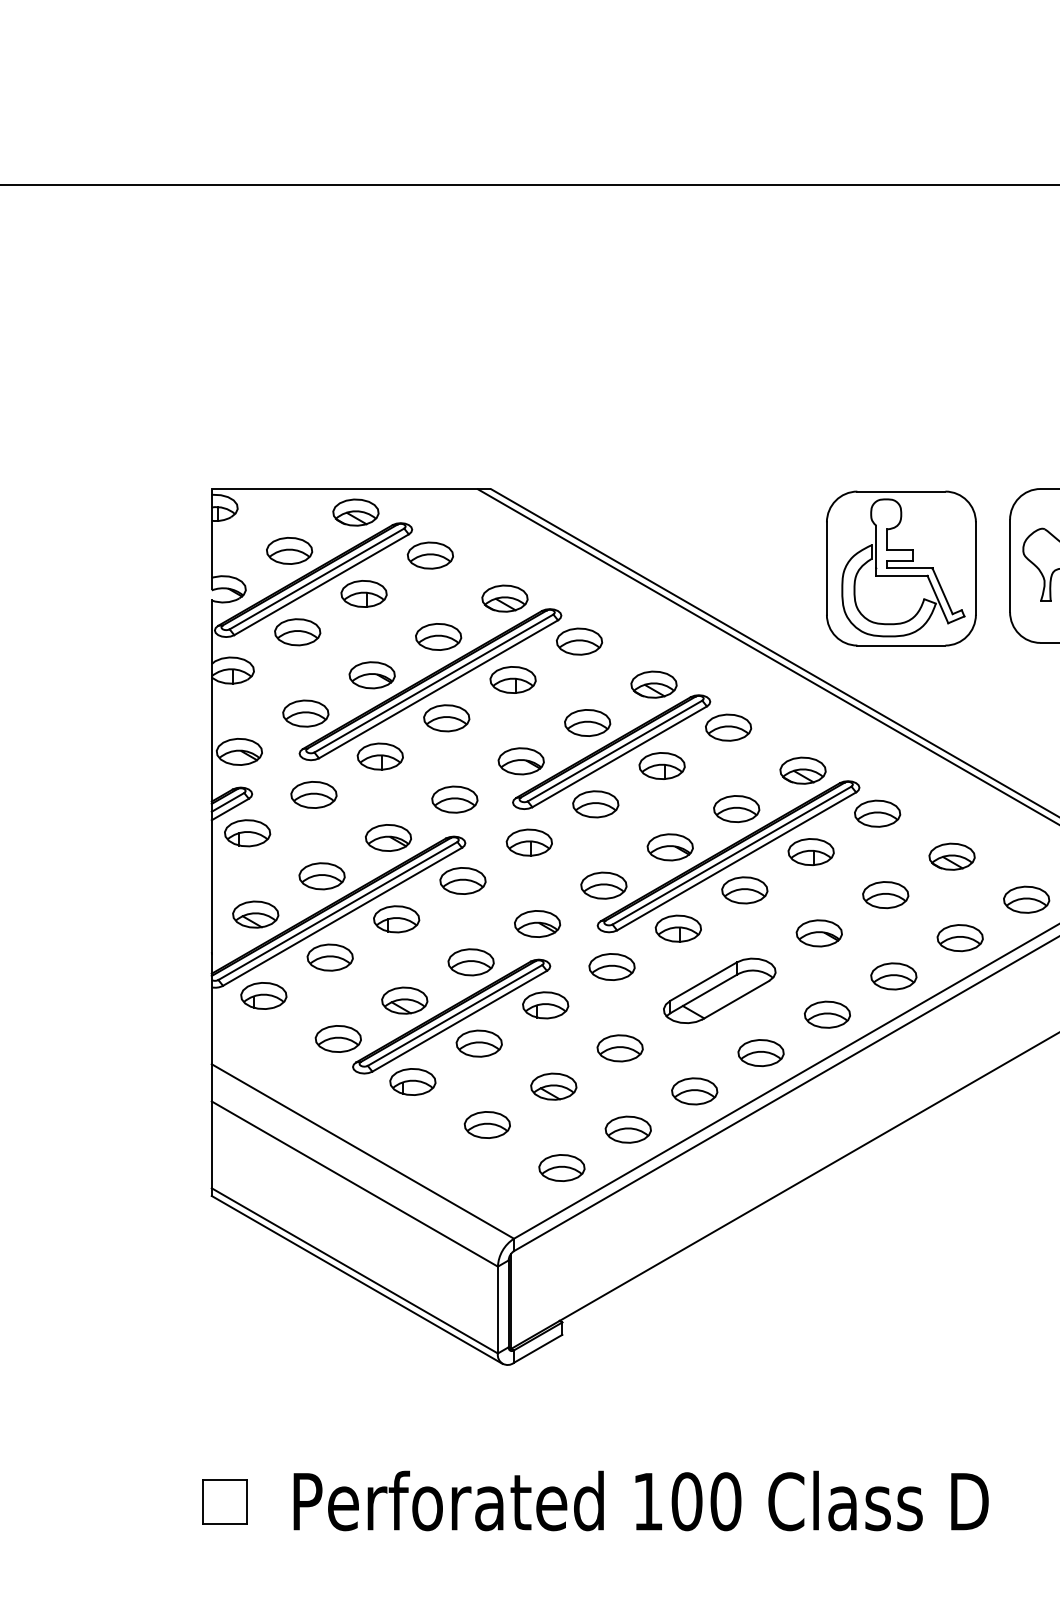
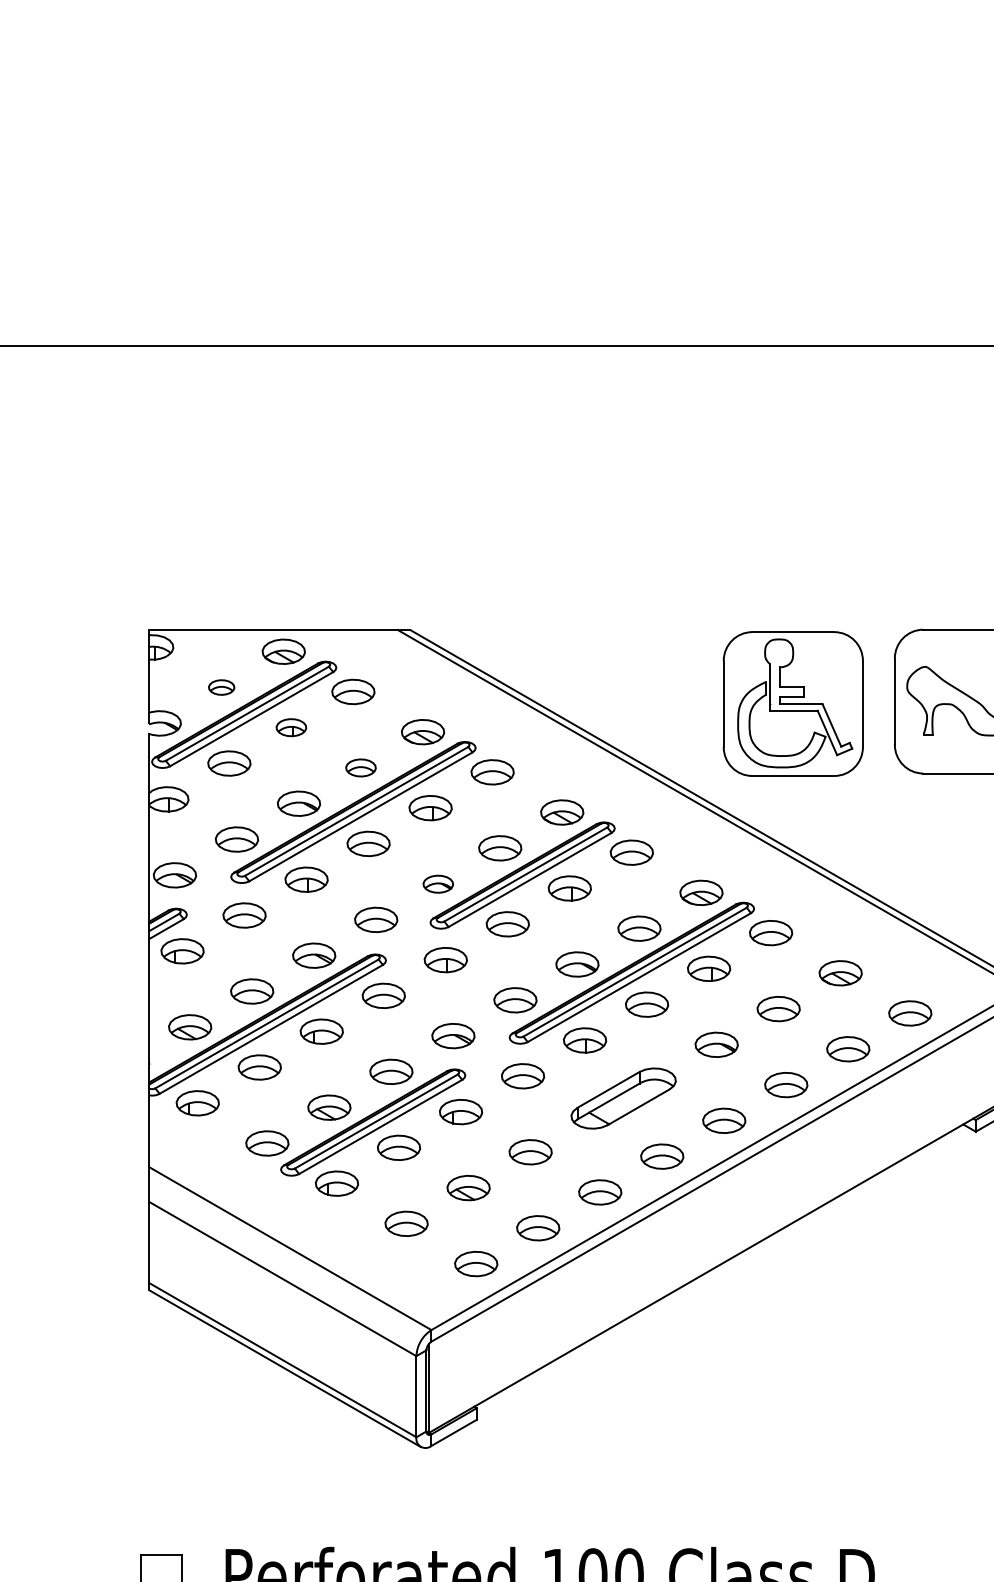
part: (289, 550) -> (221, 687), size x0.6
part: (364, 593) -> (291, 727), size x0.7
part: (438, 636) -> (360, 767), size x0.7
part: (521, 761) -> (438, 884), size x0.7

